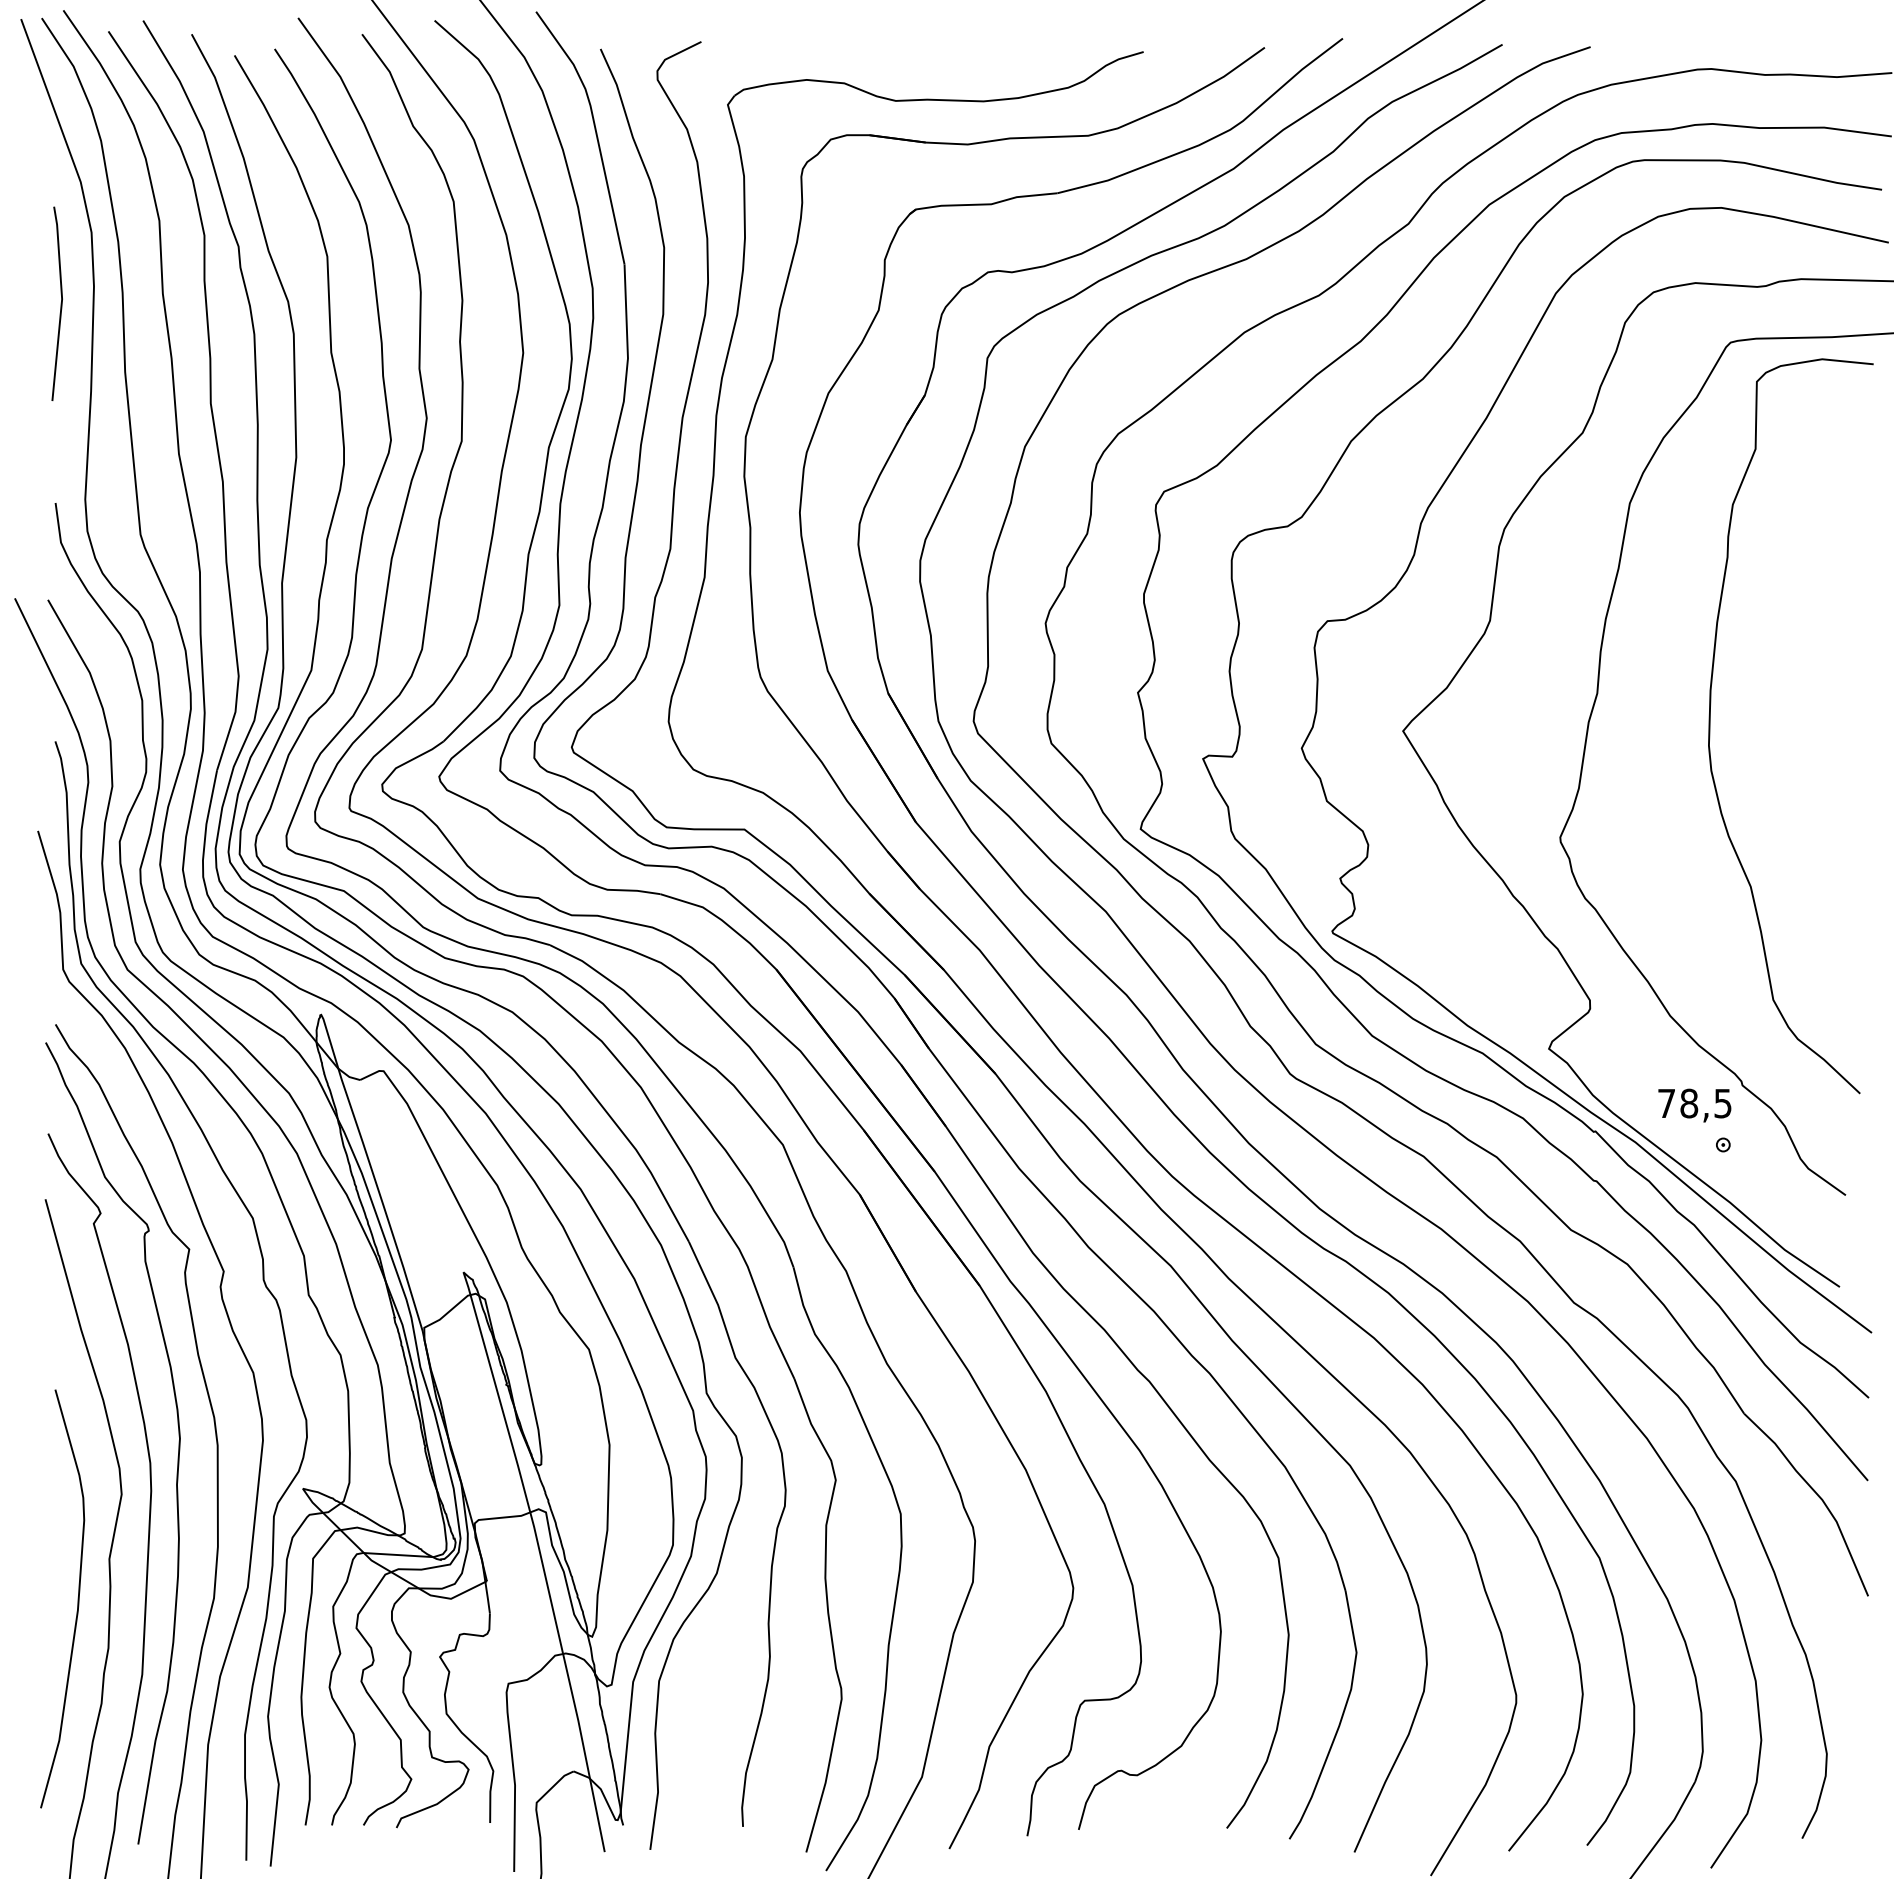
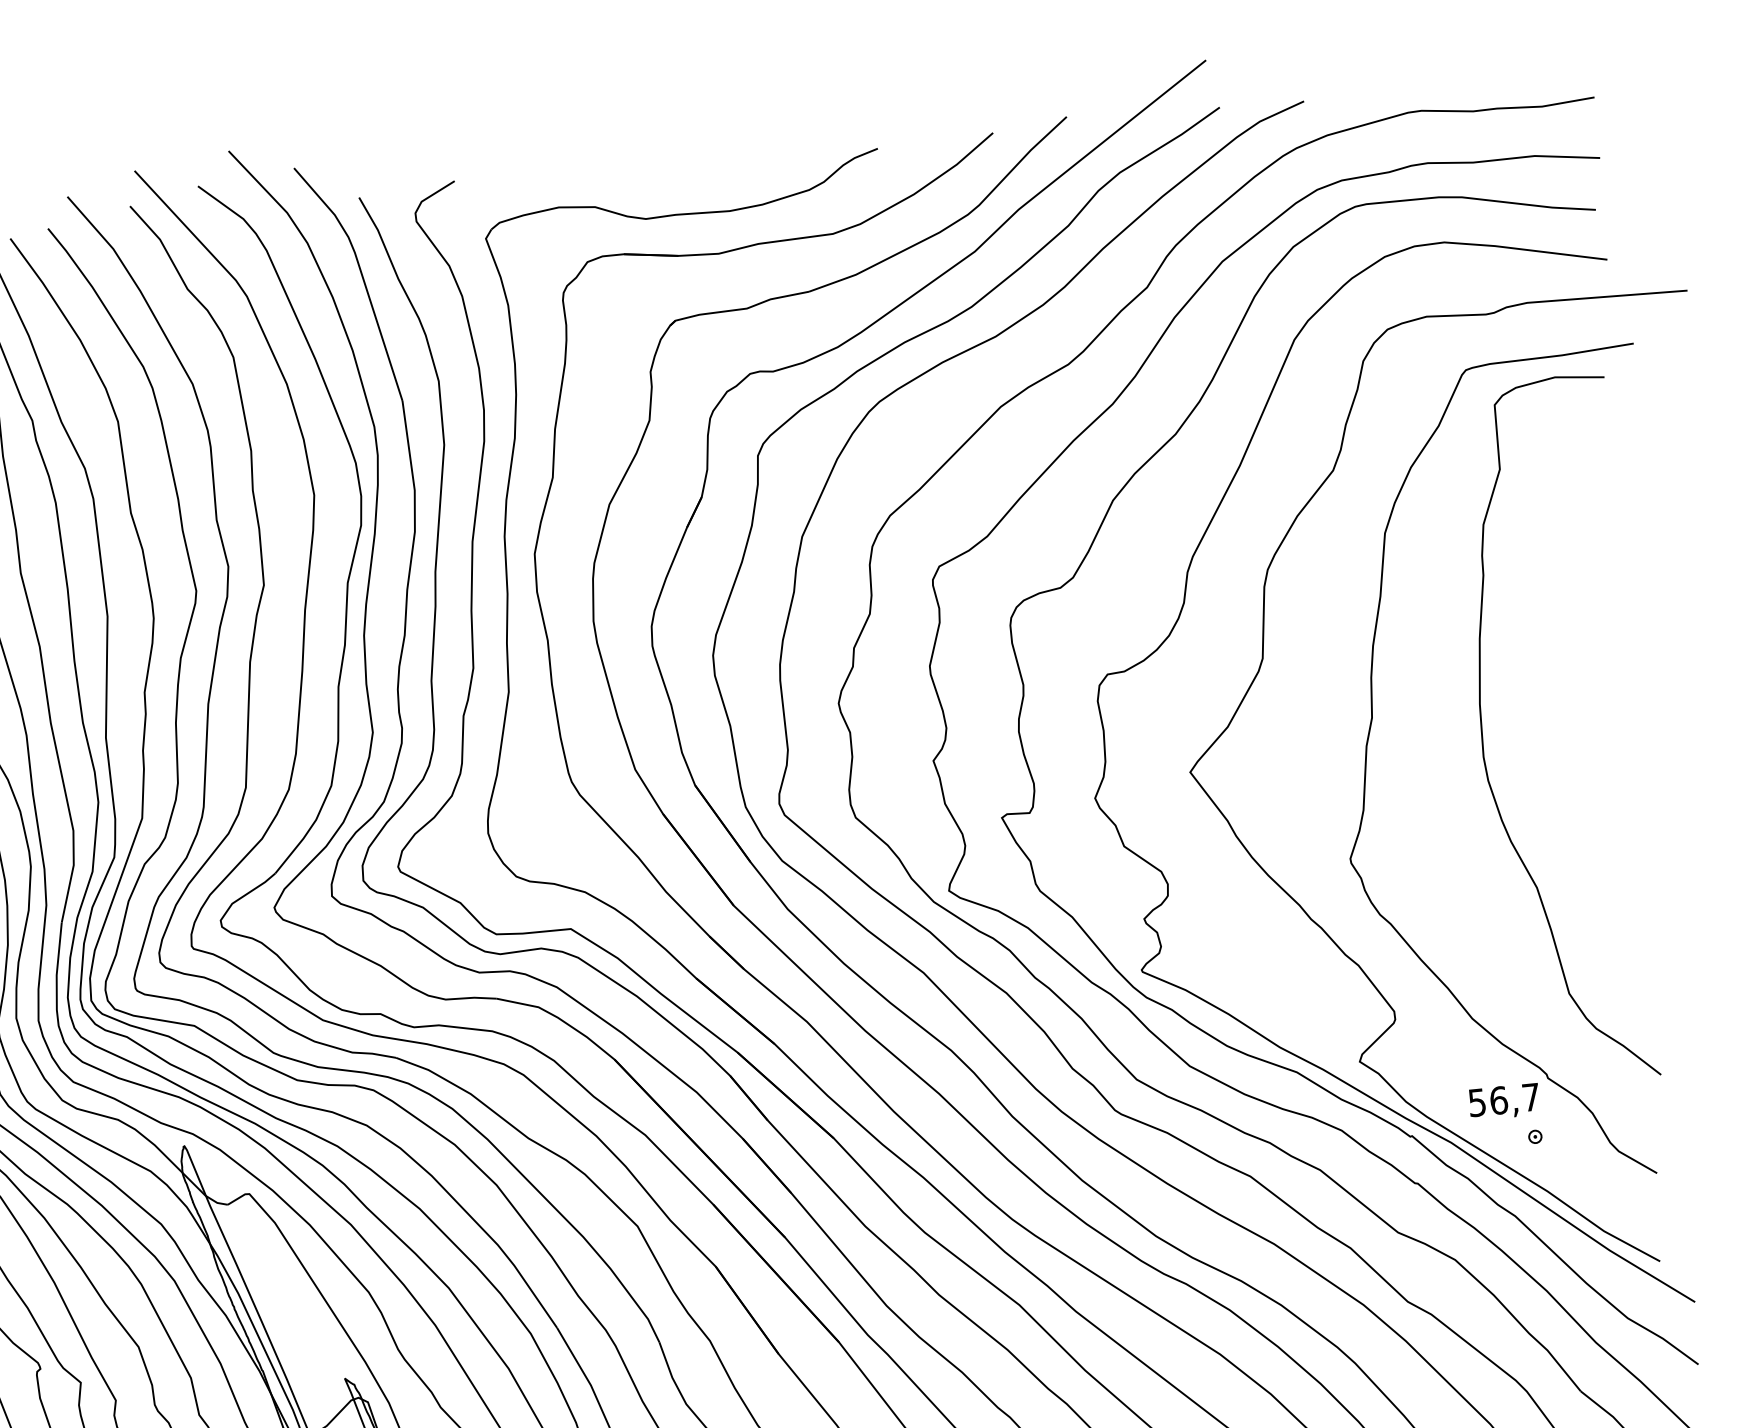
text: (1694, 1103) -> (1503, 1100), 78,5 -> 56,7

